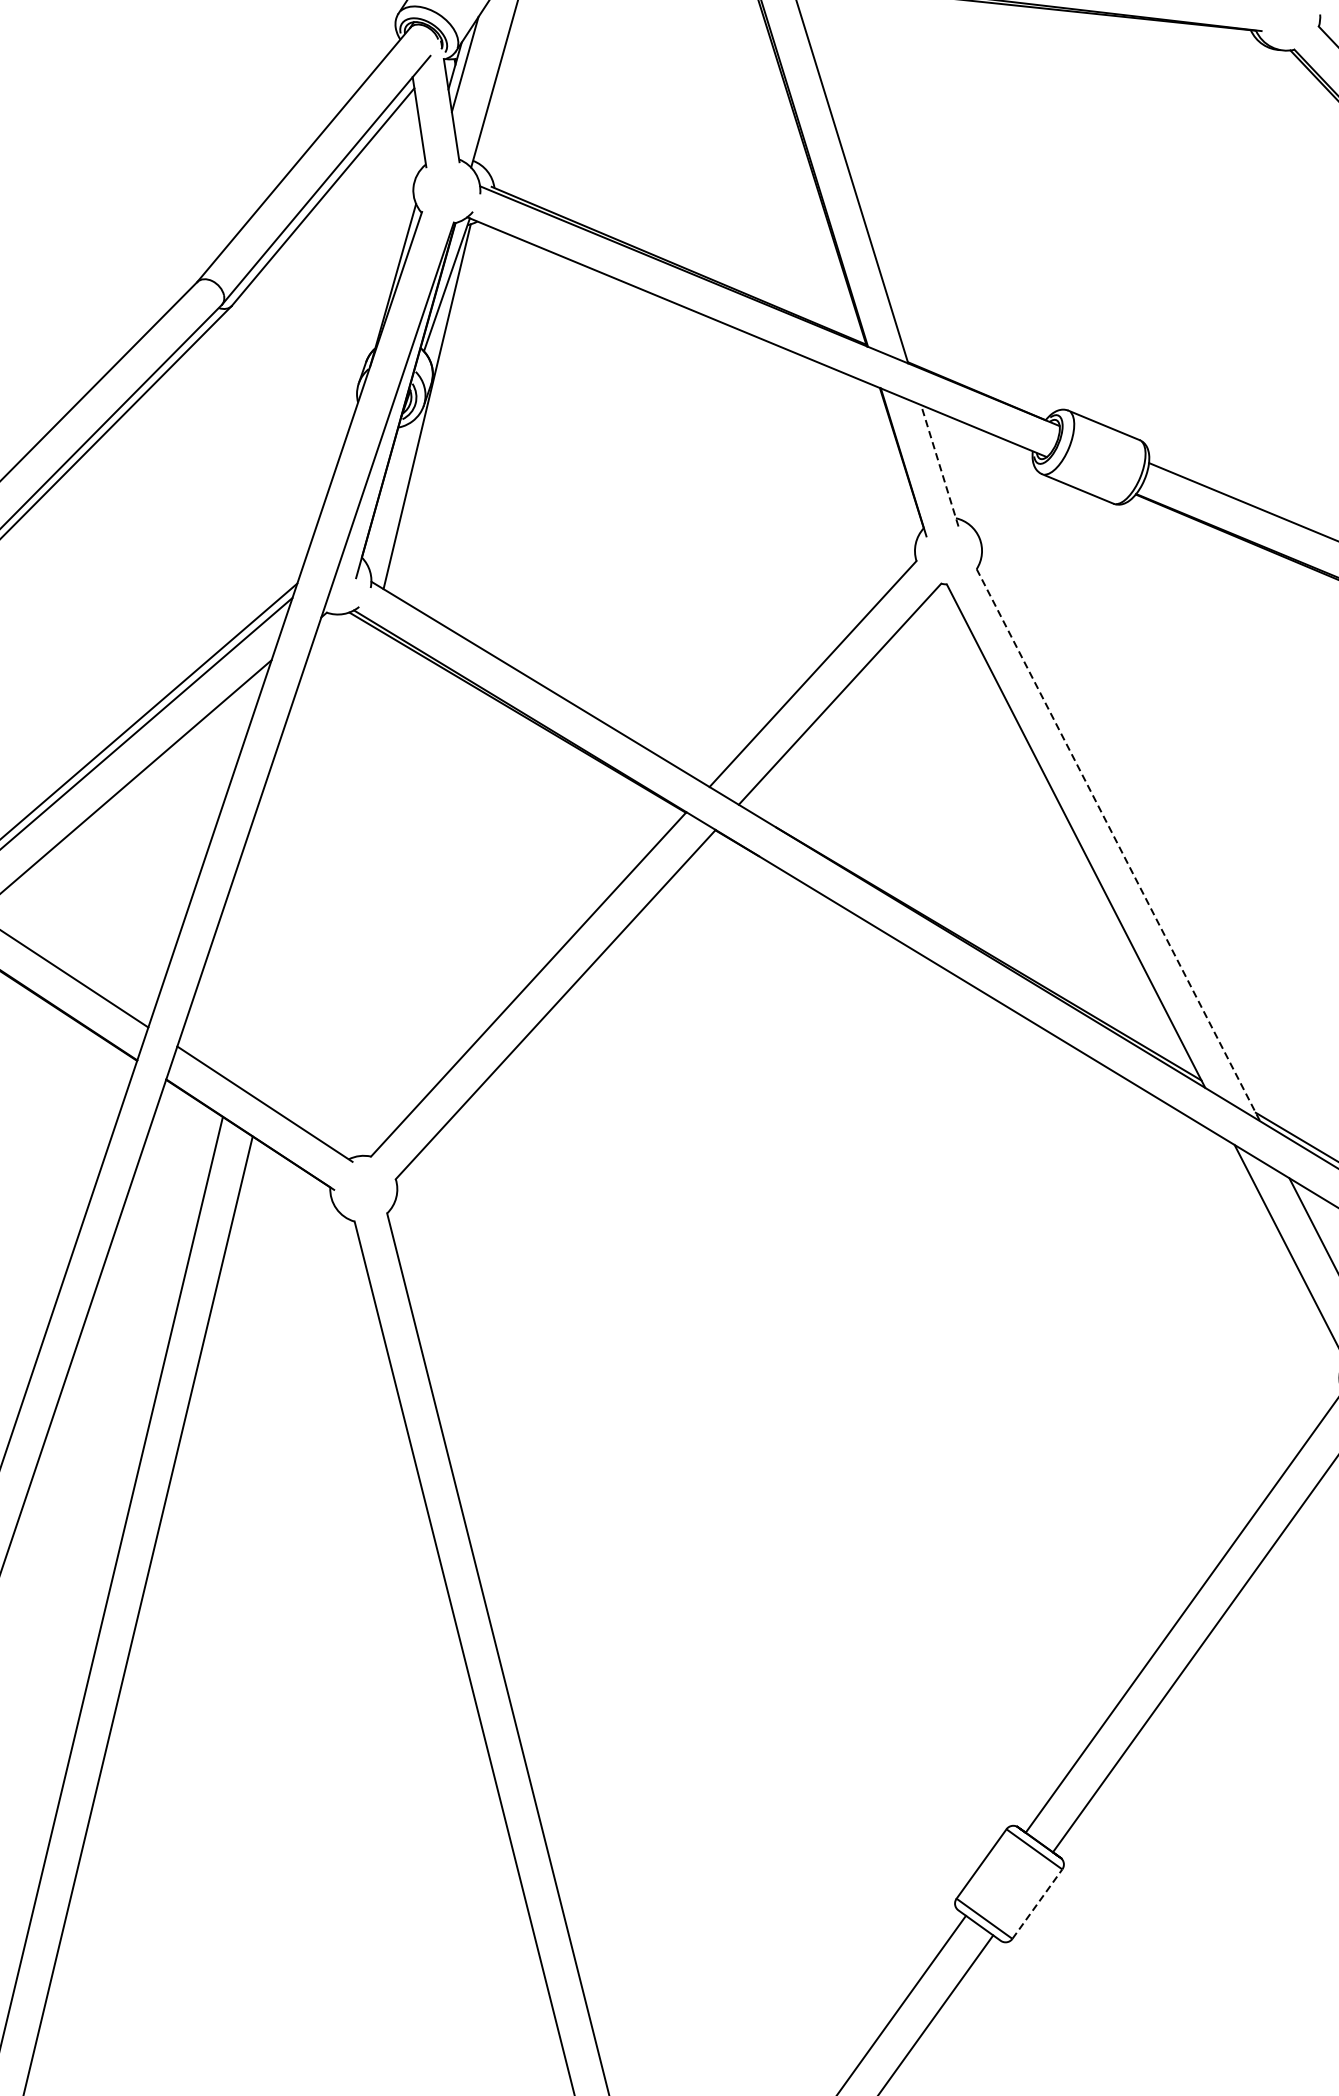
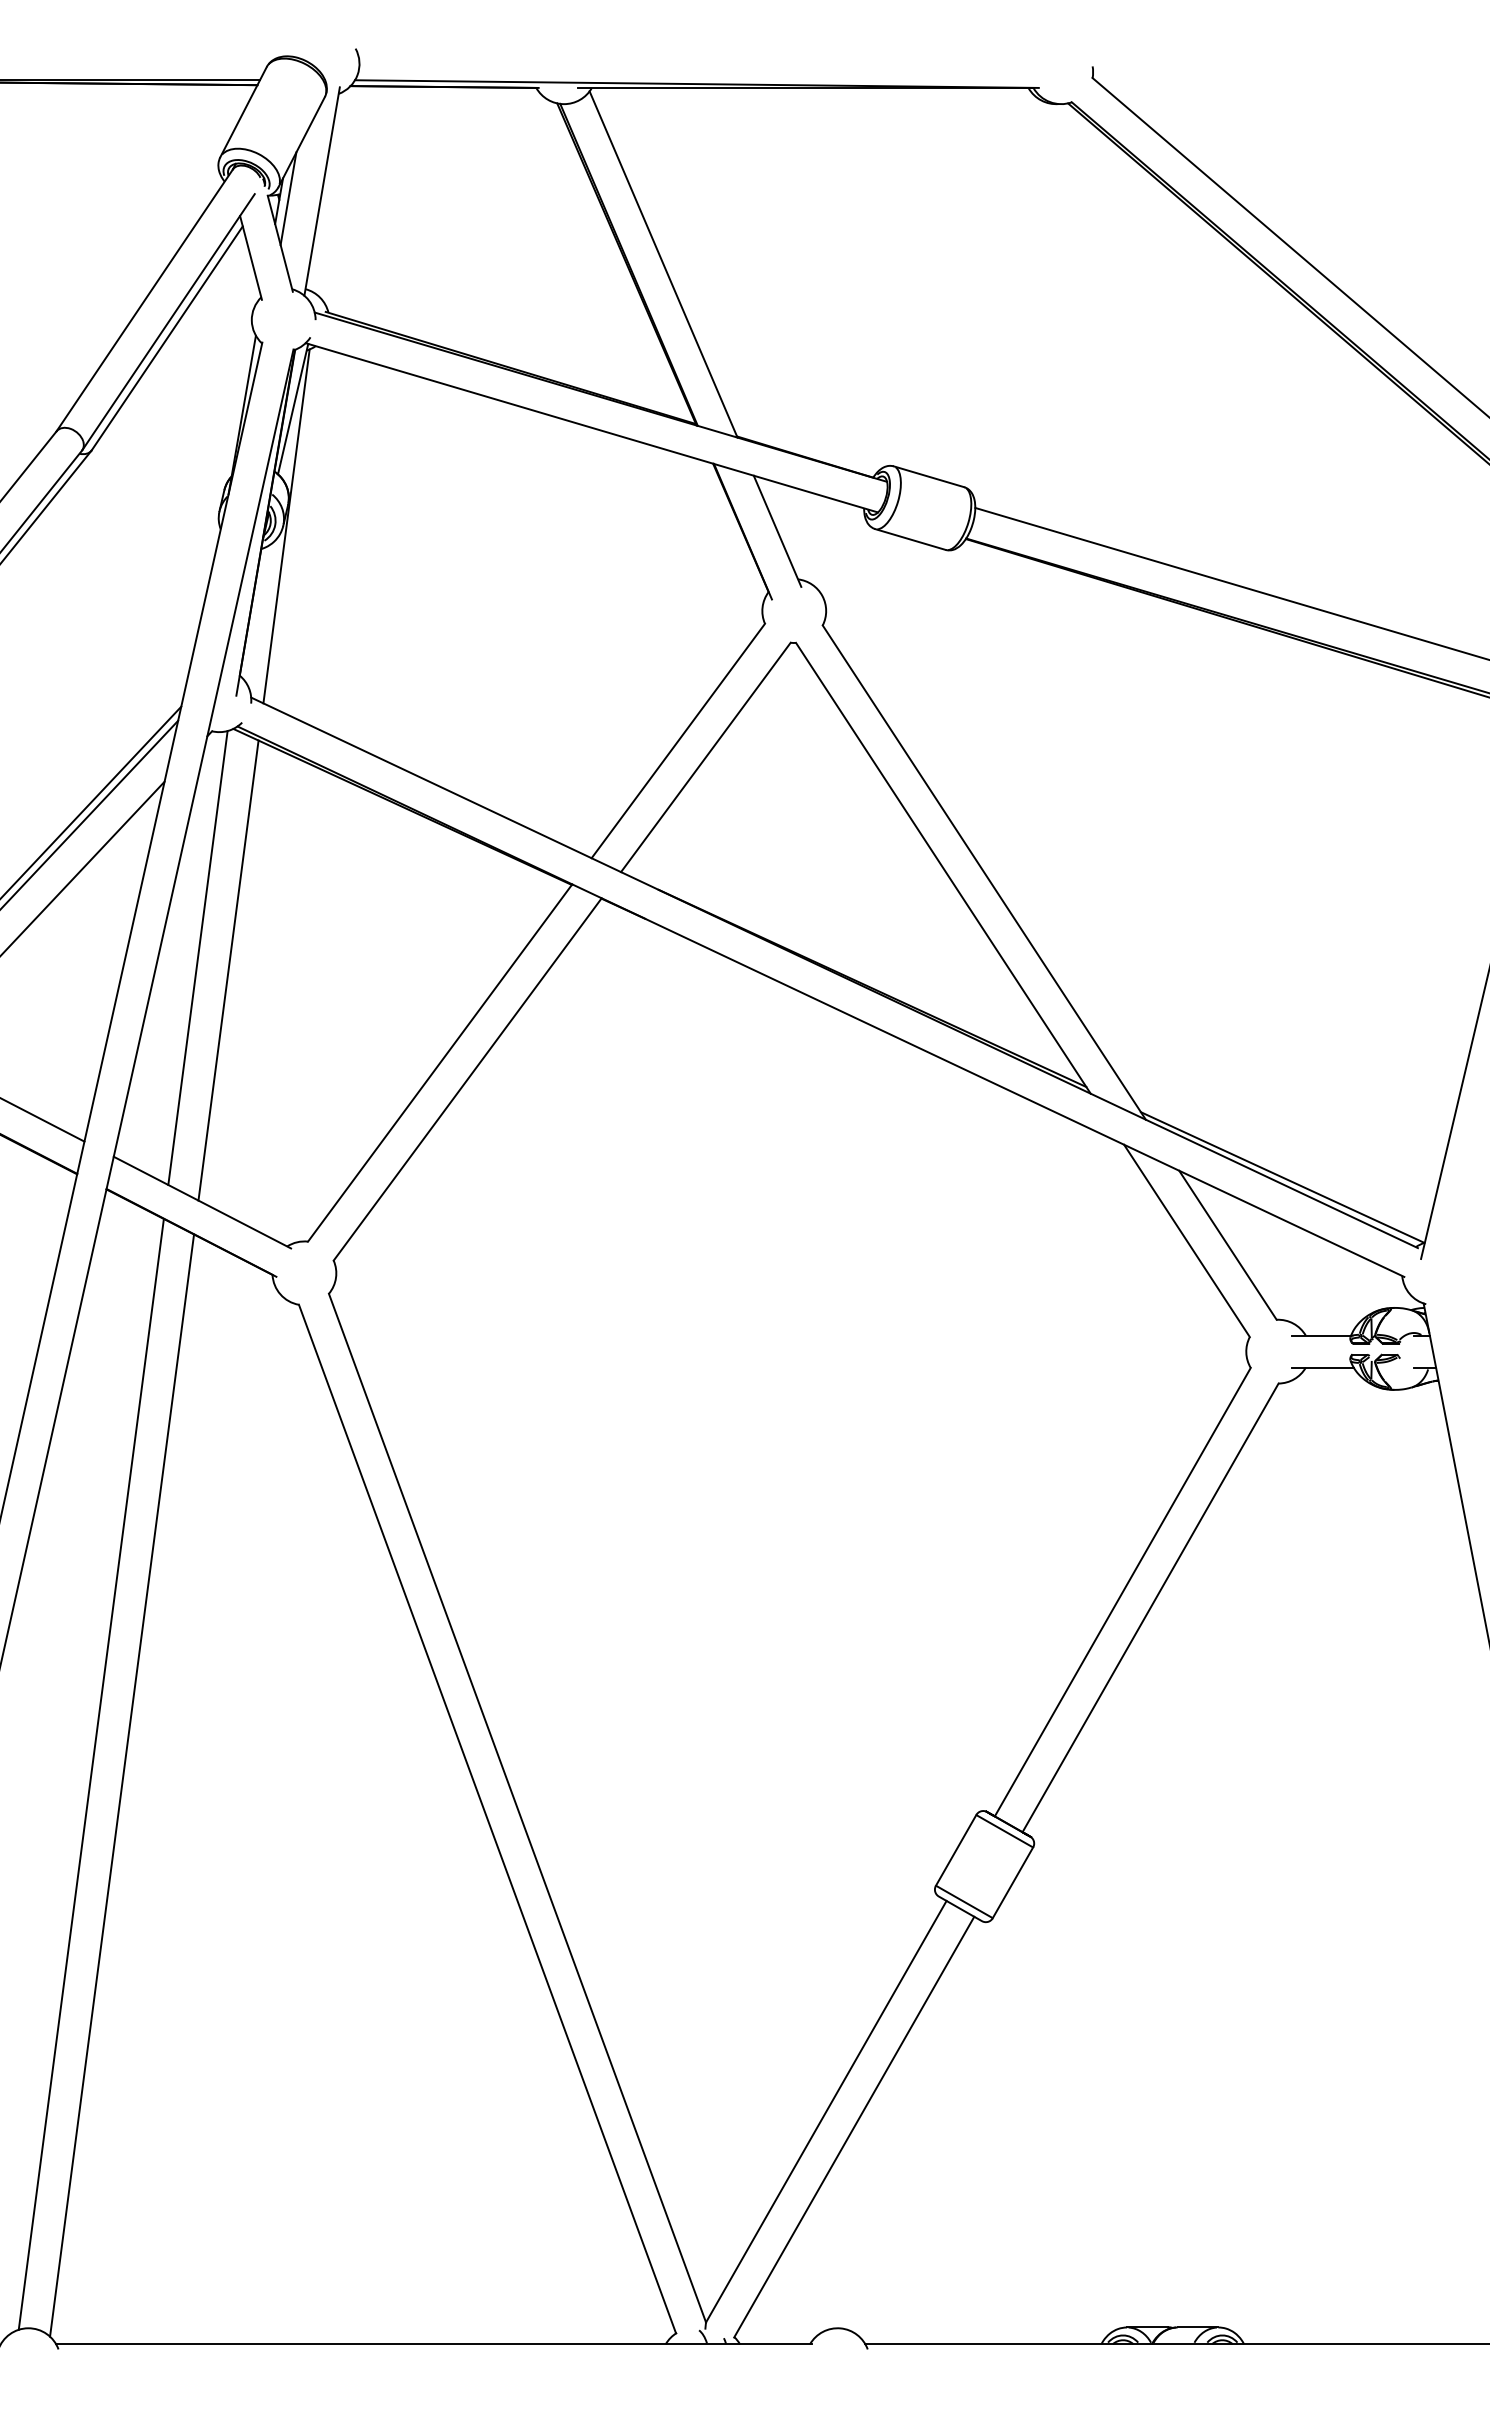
line: (939, 464) -> (777, 530), dashed -> solid
line: (1118, 846) -> (984, 873), dashed -> solid
line: (286, 847) -> (197, 957), added
line: (317, 864) -> (228, 970), added
line: (1036, 1903) -> (1012, 1882), dashed -> solid

